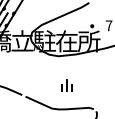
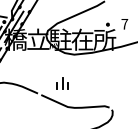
part: (66, 85) -> (62, 83), moved

